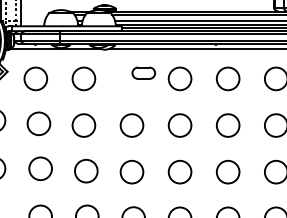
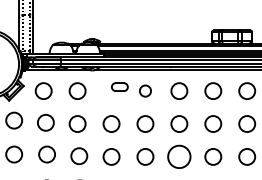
circle: (180, 78) -> (145, 90), size x0.7
circle: (228, 171) -> (179, 156), size x1.4

